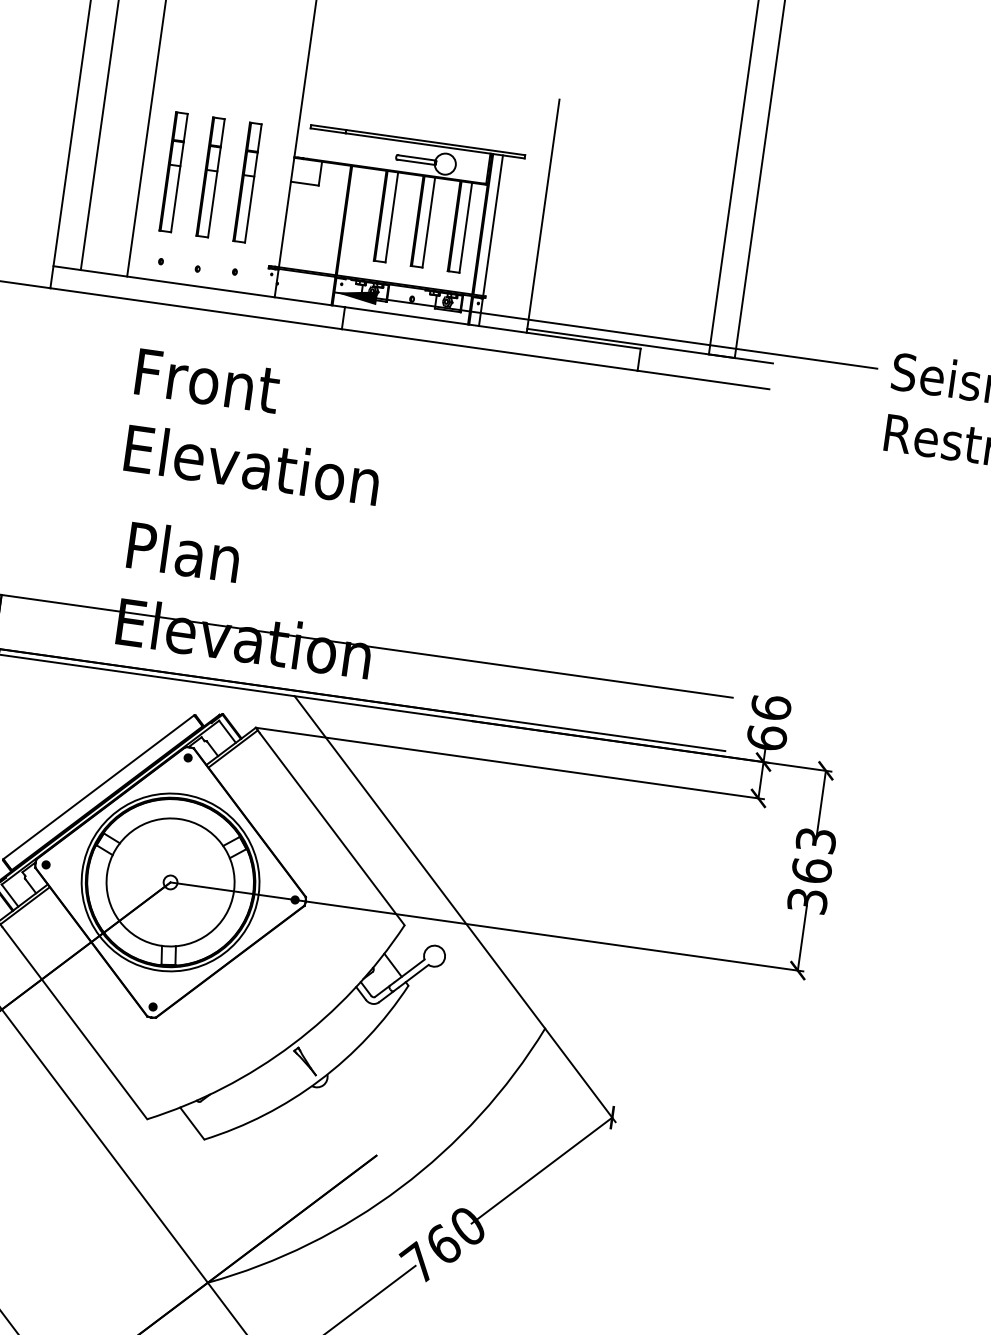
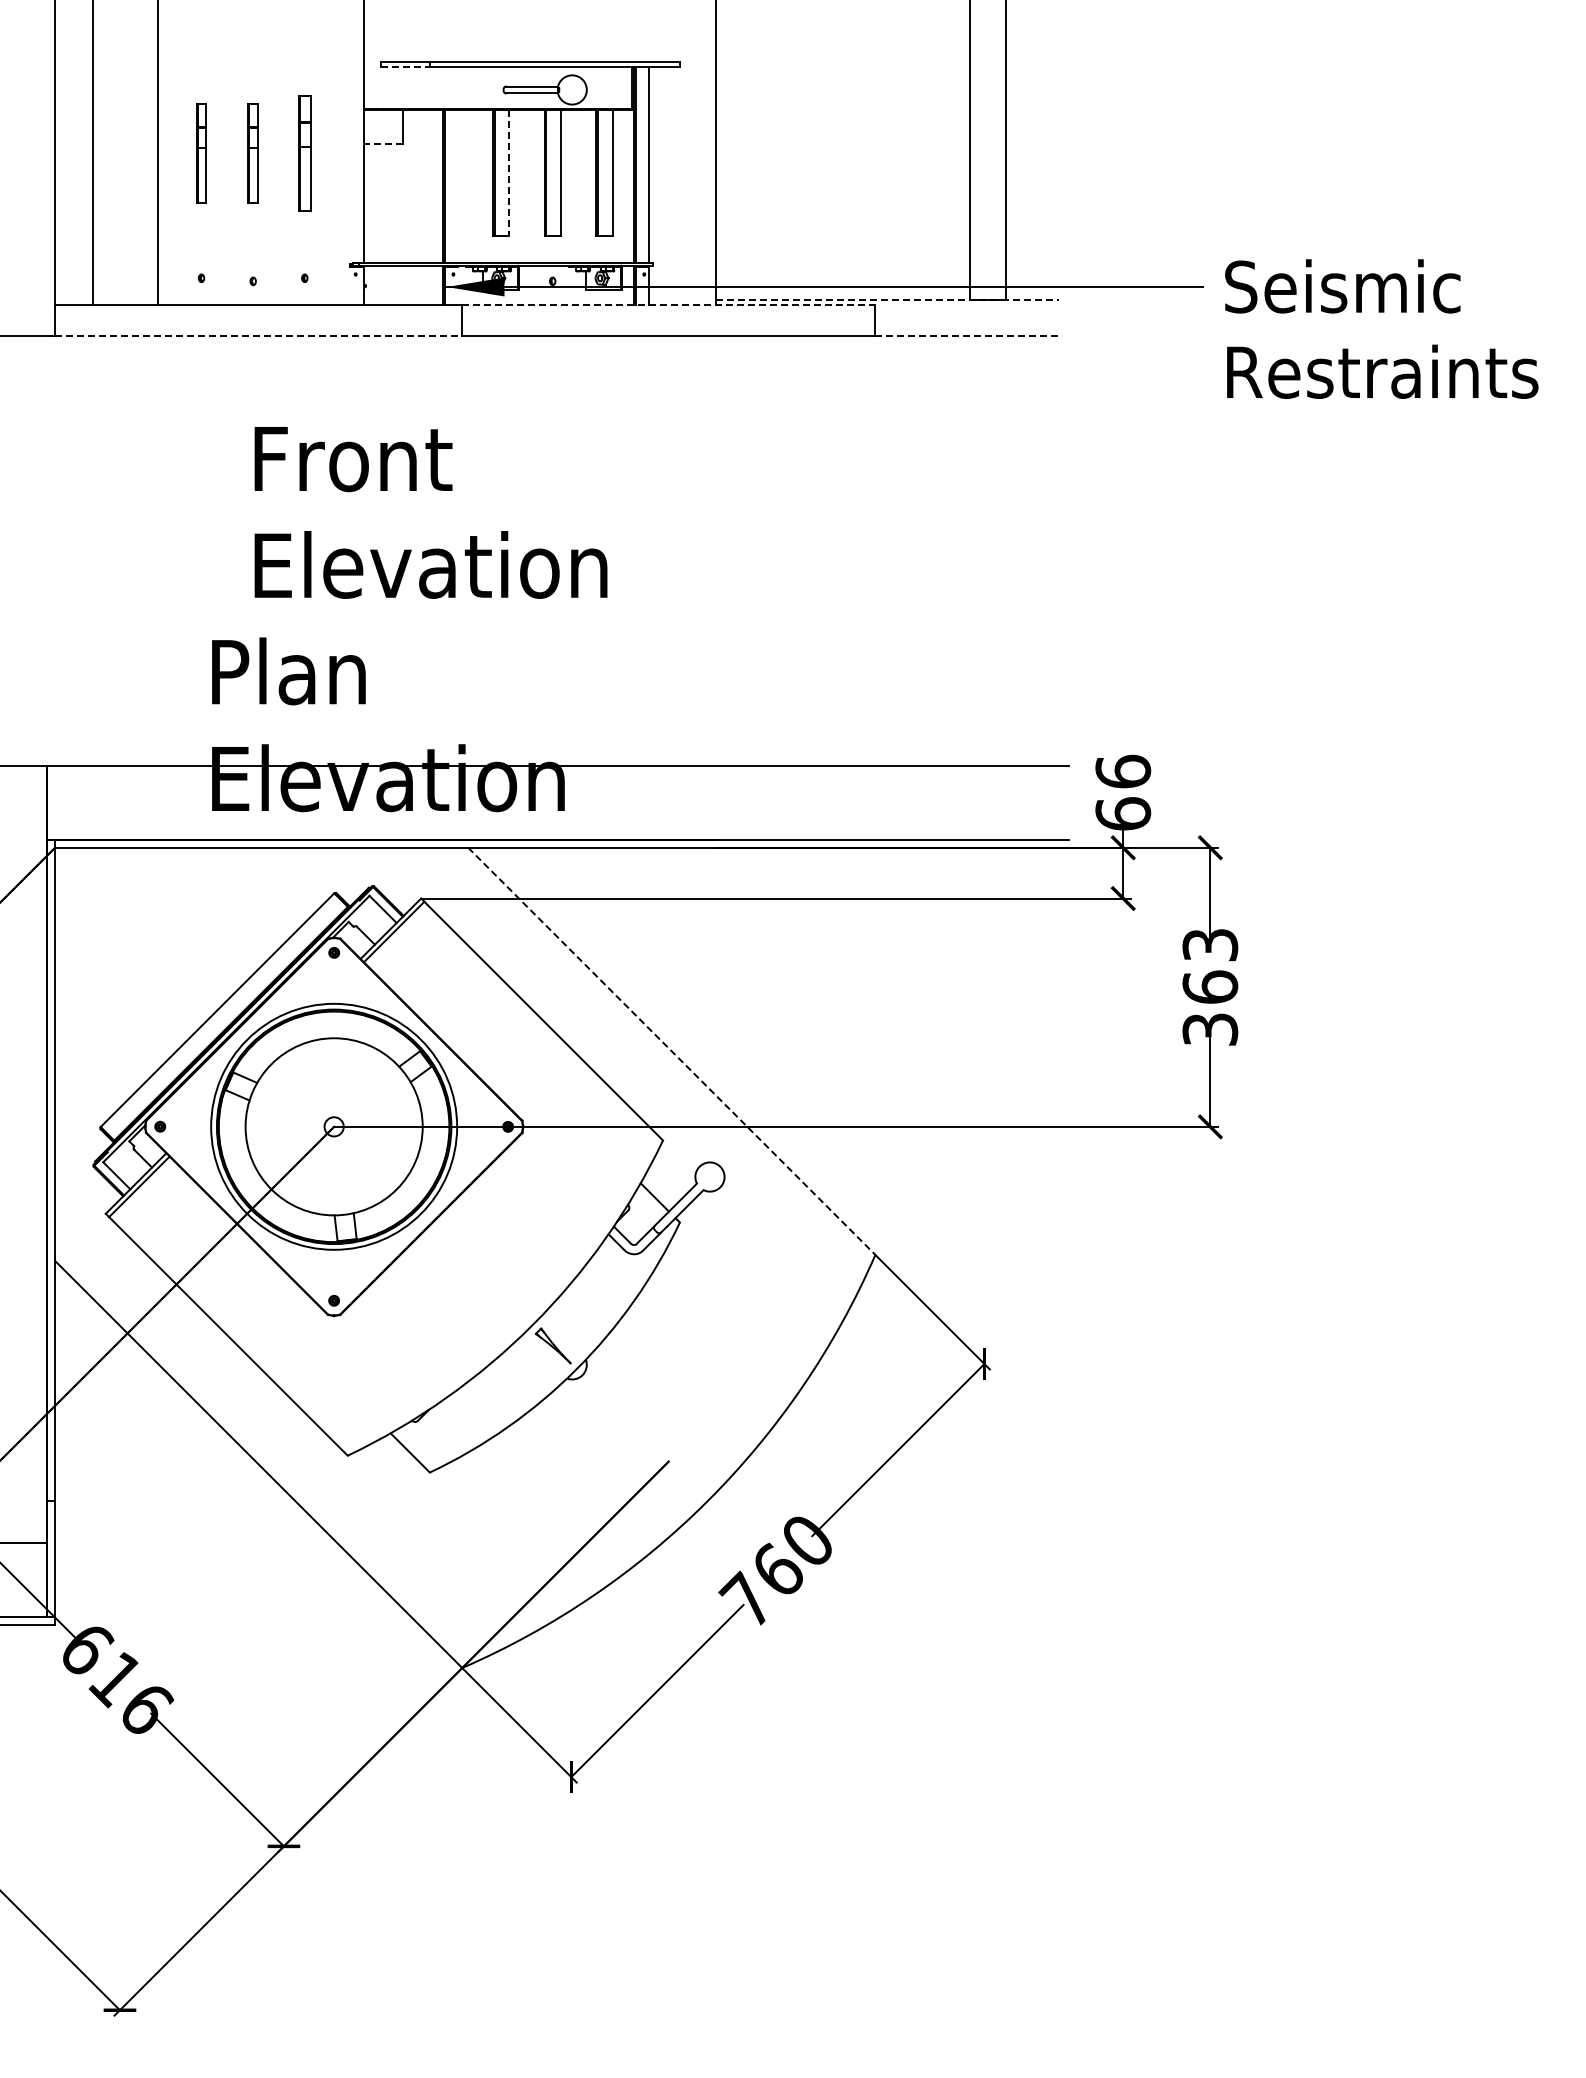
line: (328, 130) -> (405, 66), solid -> dashed
part: (173, 172) -> (201, 153), size x0.6
part: (210, 177) -> (252, 153), size x0.6
part: (247, 182) -> (304, 153), size x0.7
line: (304, 183) -> (383, 143), solid -> dashed
line: (392, 217) -> (509, 173), solid -> dashed
line: (196, 308) -> (258, 335), solid -> dashed
line: (492, 328) -> (668, 305), solid -> dashed
line: (649, 345) -> (887, 299), solid -> dashed
line: (703, 379) -> (967, 335), solid -> dashed
text: (257, 427) -> (430, 512), moved
line: (419, 862) -> (671, 1051), solid -> dashed

